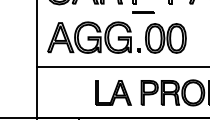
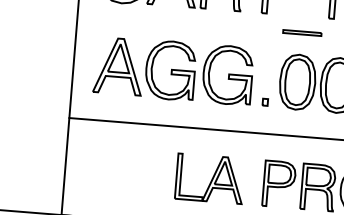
line: (143, 12) -> (302, 33), moved

